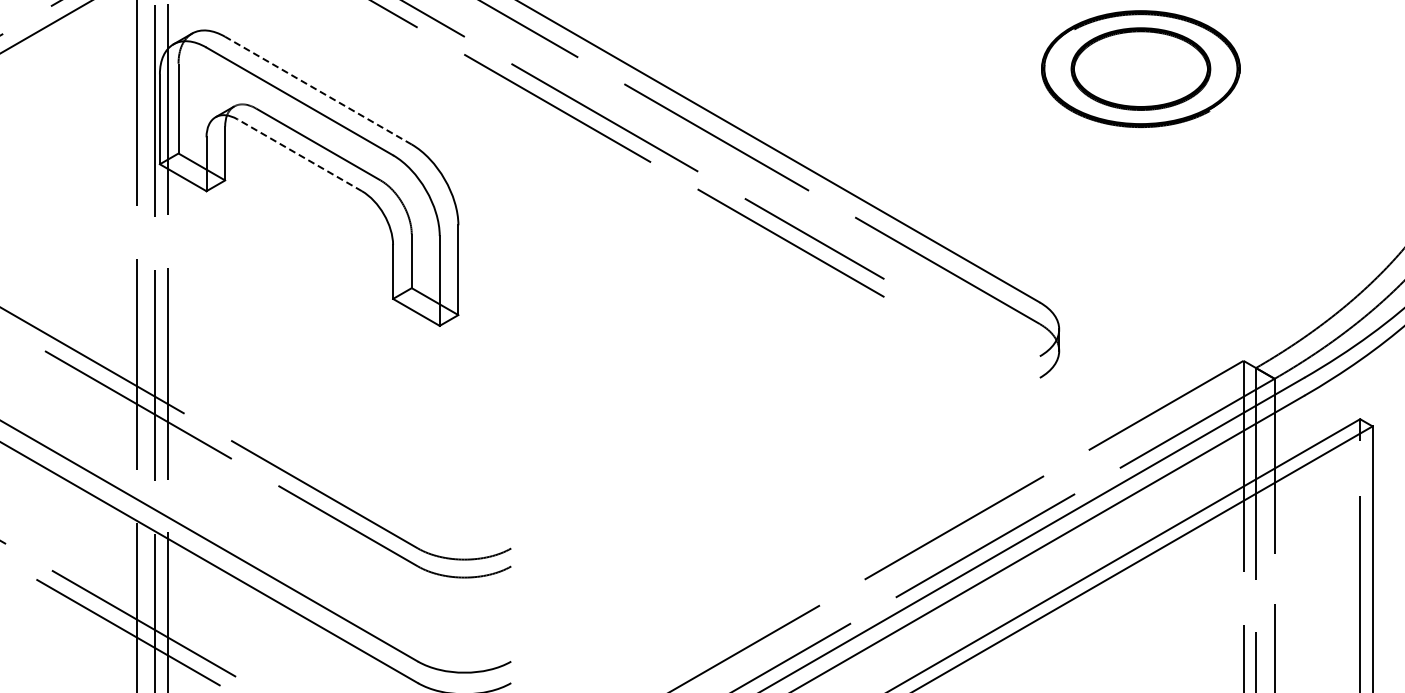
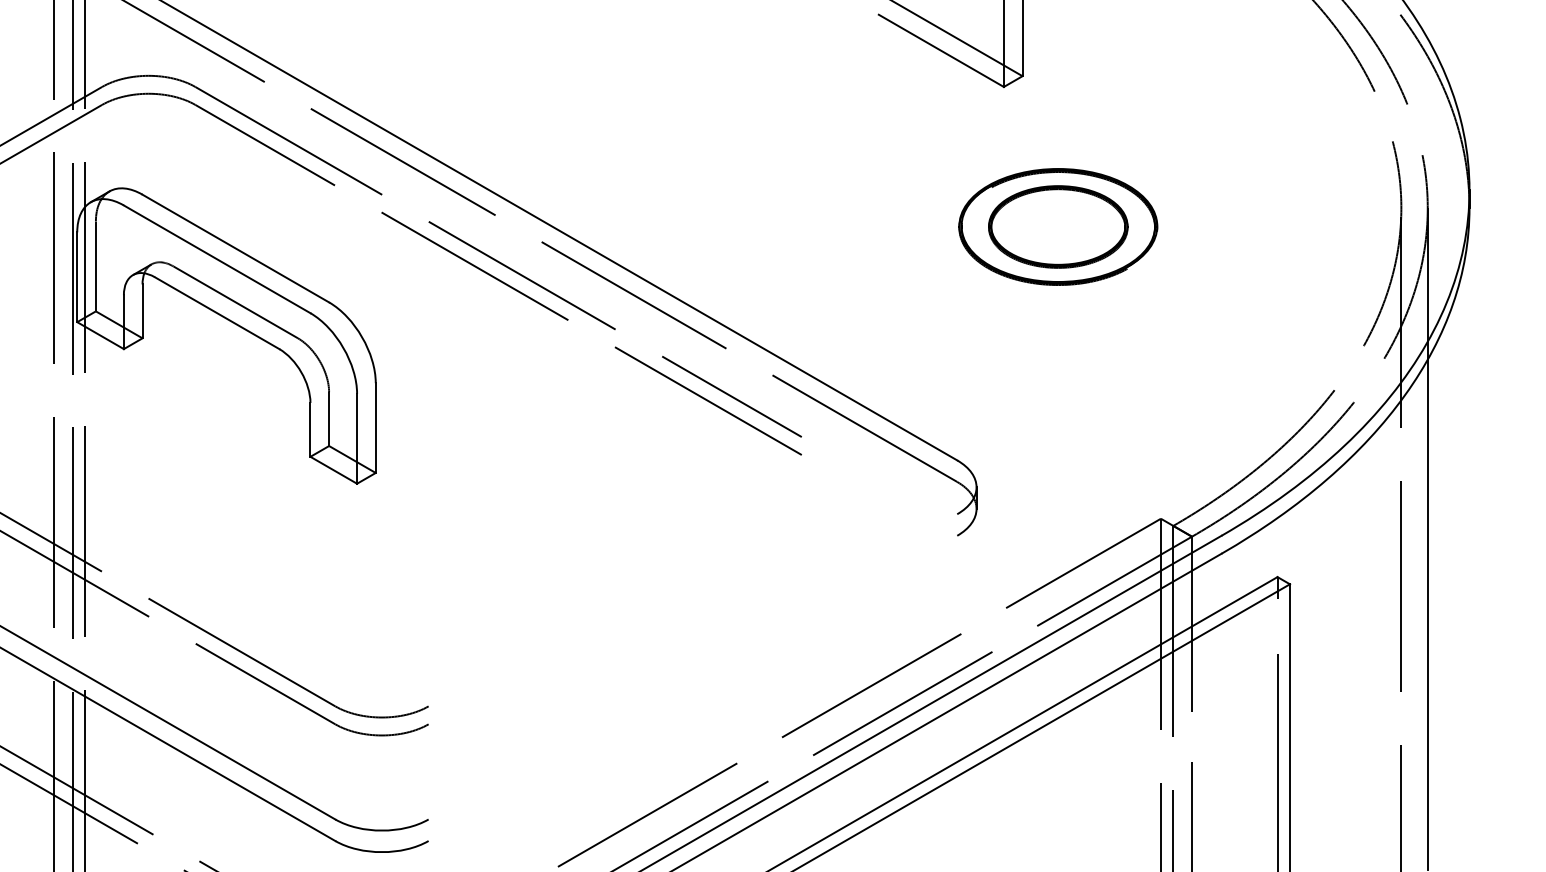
line: (318, 90) -> (235, 248), dashed -> solid
line: (300, 155) -> (217, 313), dashed -> solid

